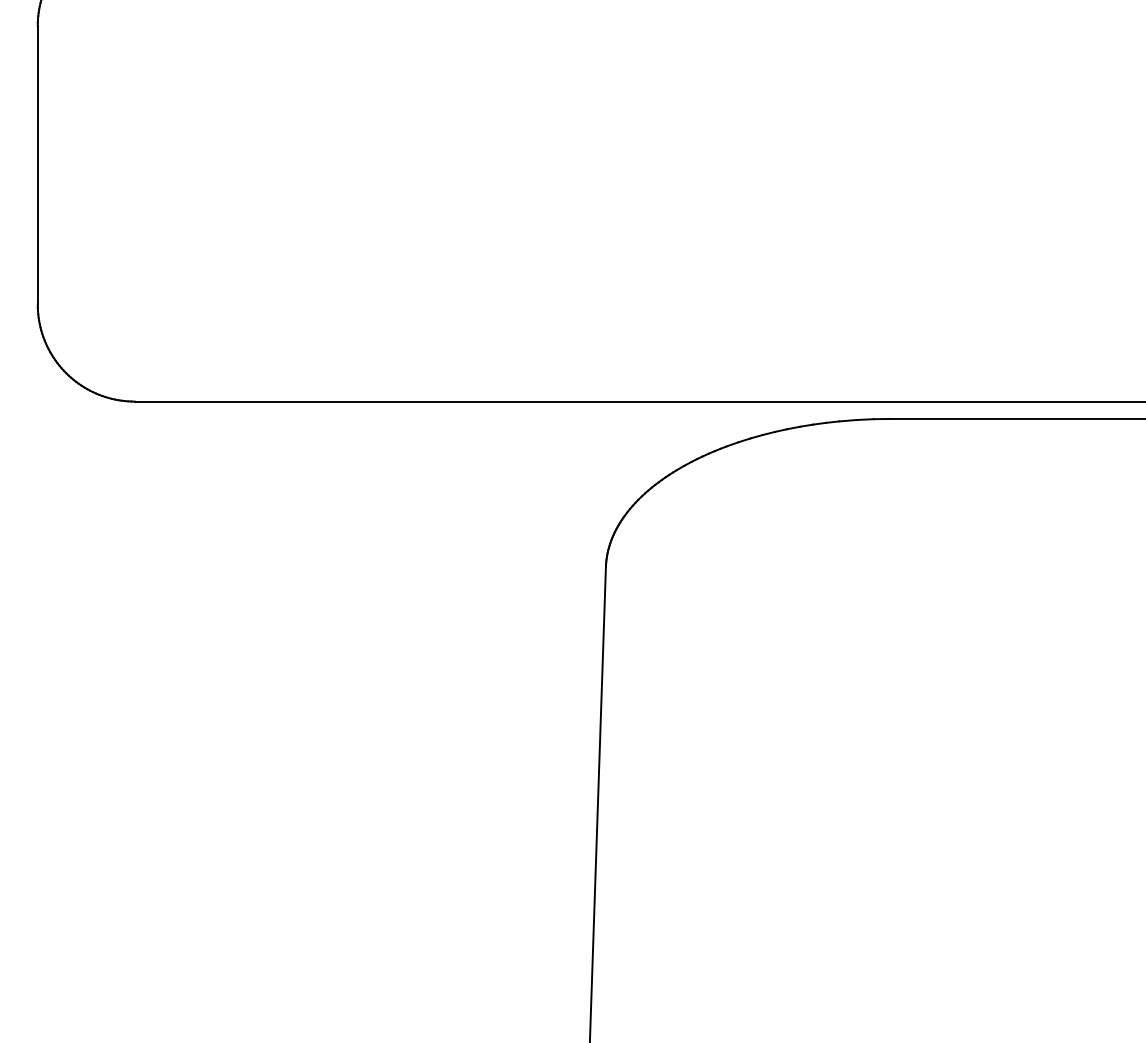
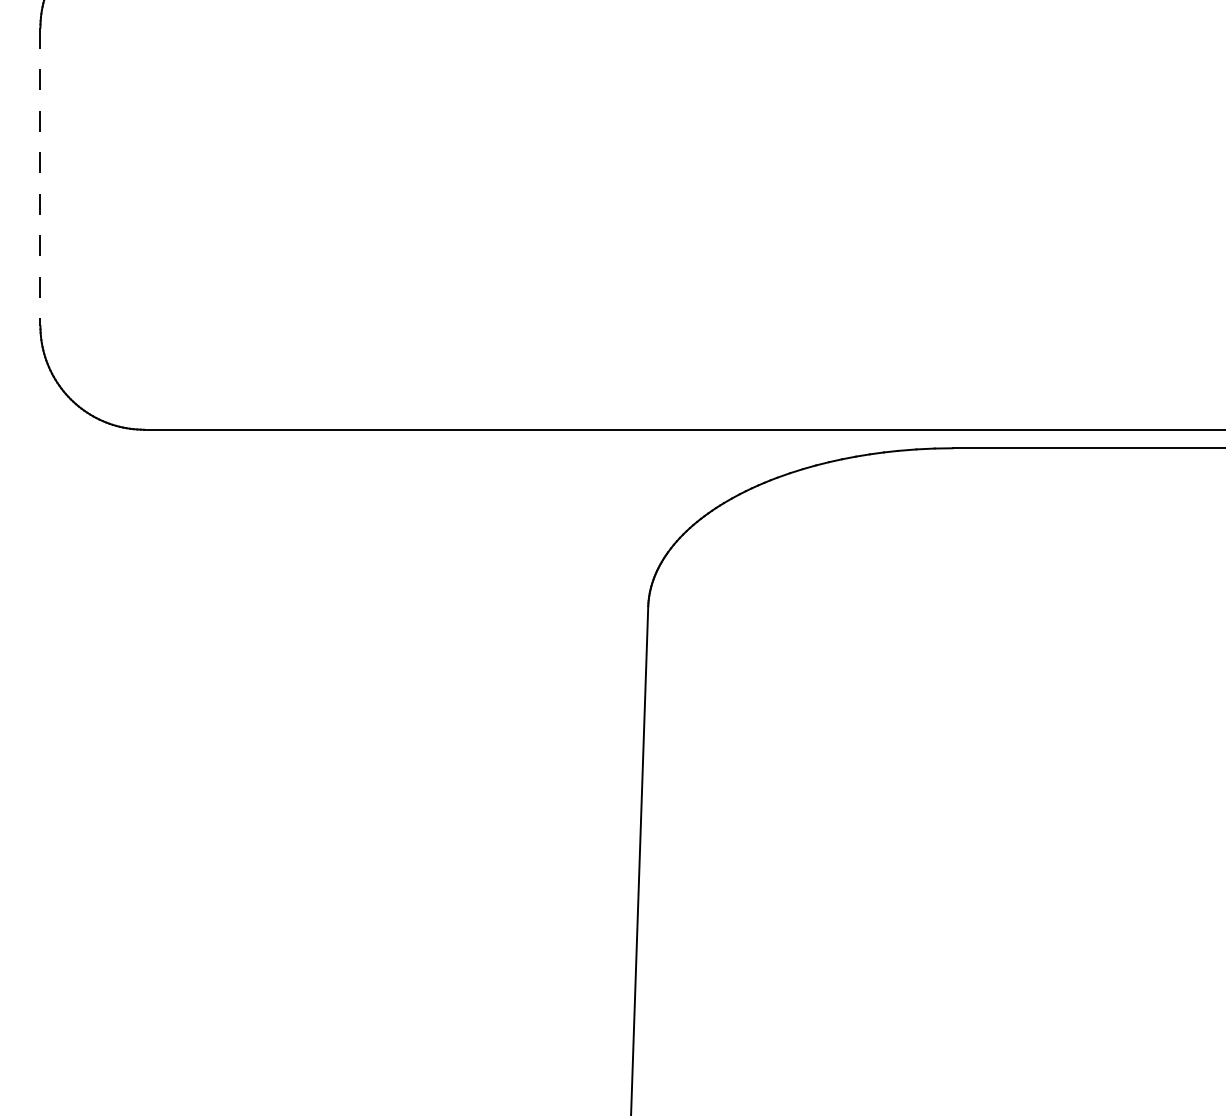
line: (37, 165) -> (40, 177), solid -> dashed

